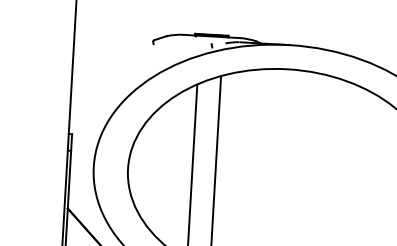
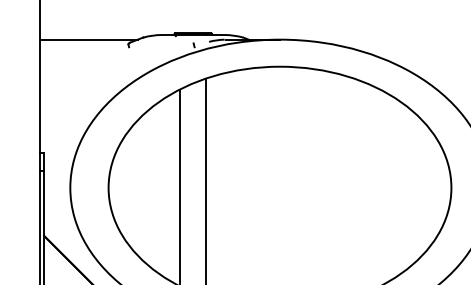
line: (117, 35) -> (88, 39), added

